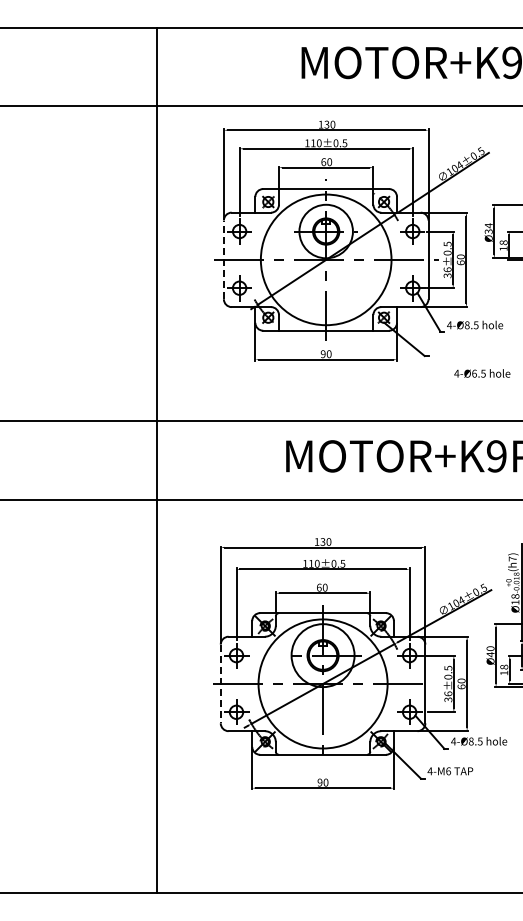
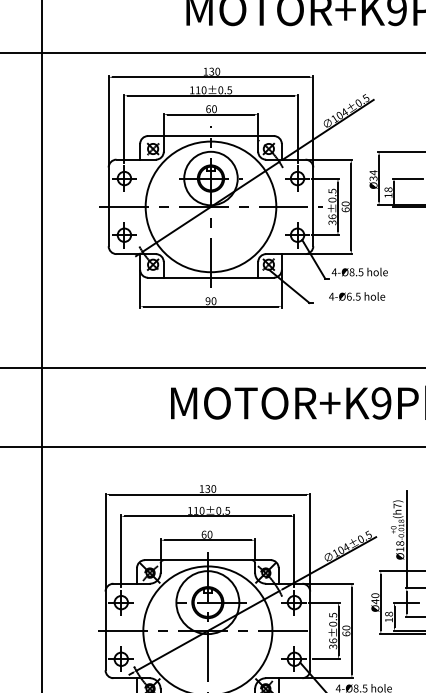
line: (223, 259) -> (108, 206), dashed -> solid
text: (482, 373) -> (357, 296), moved
line: (220, 684) -> (105, 631), dashed -> solid

